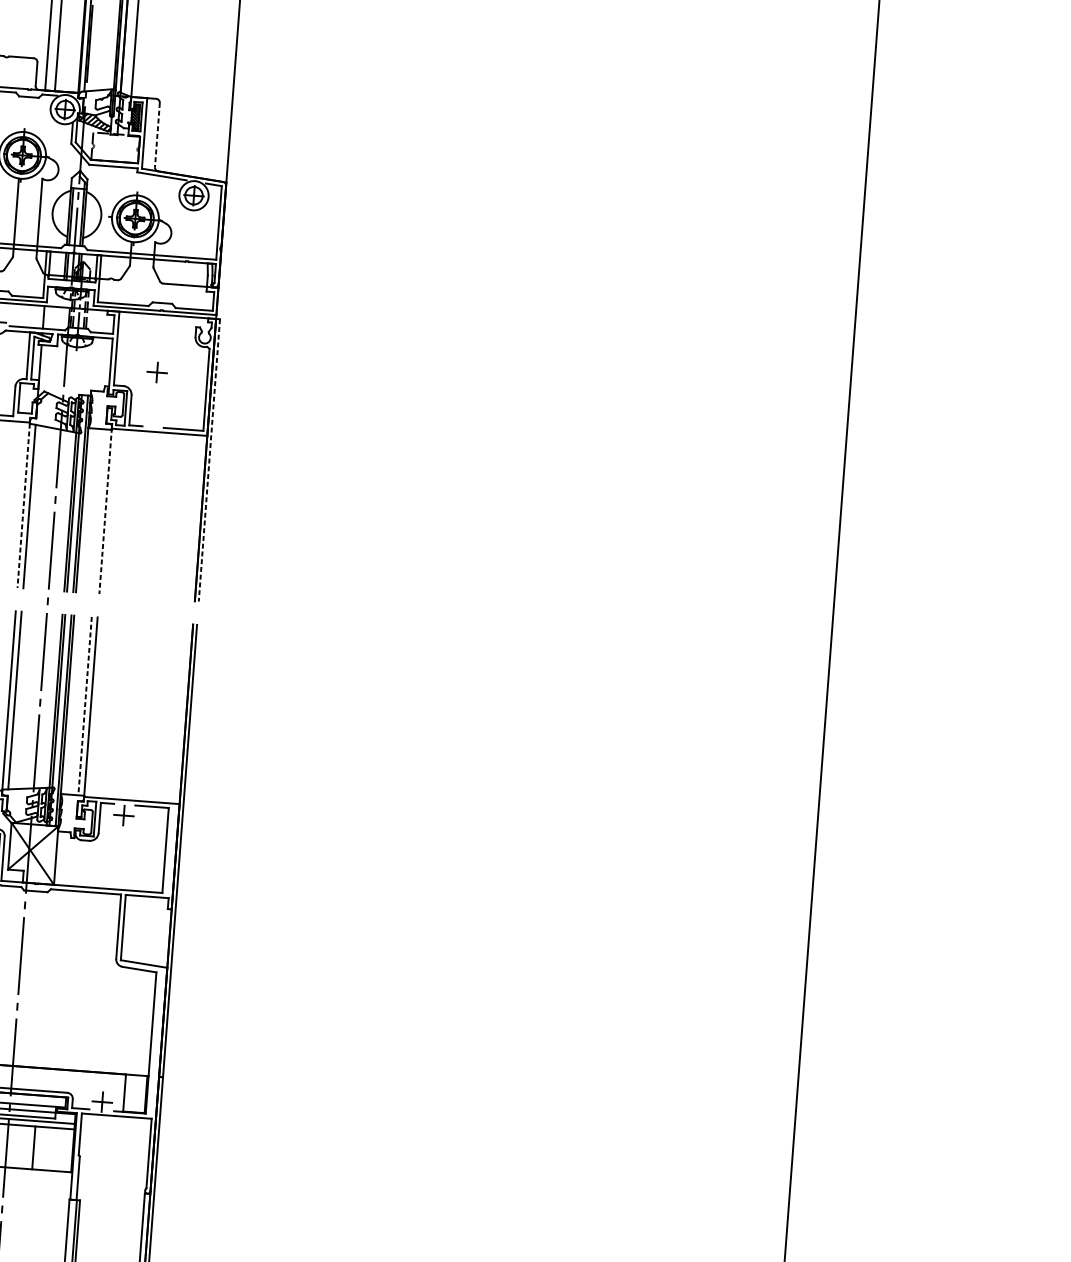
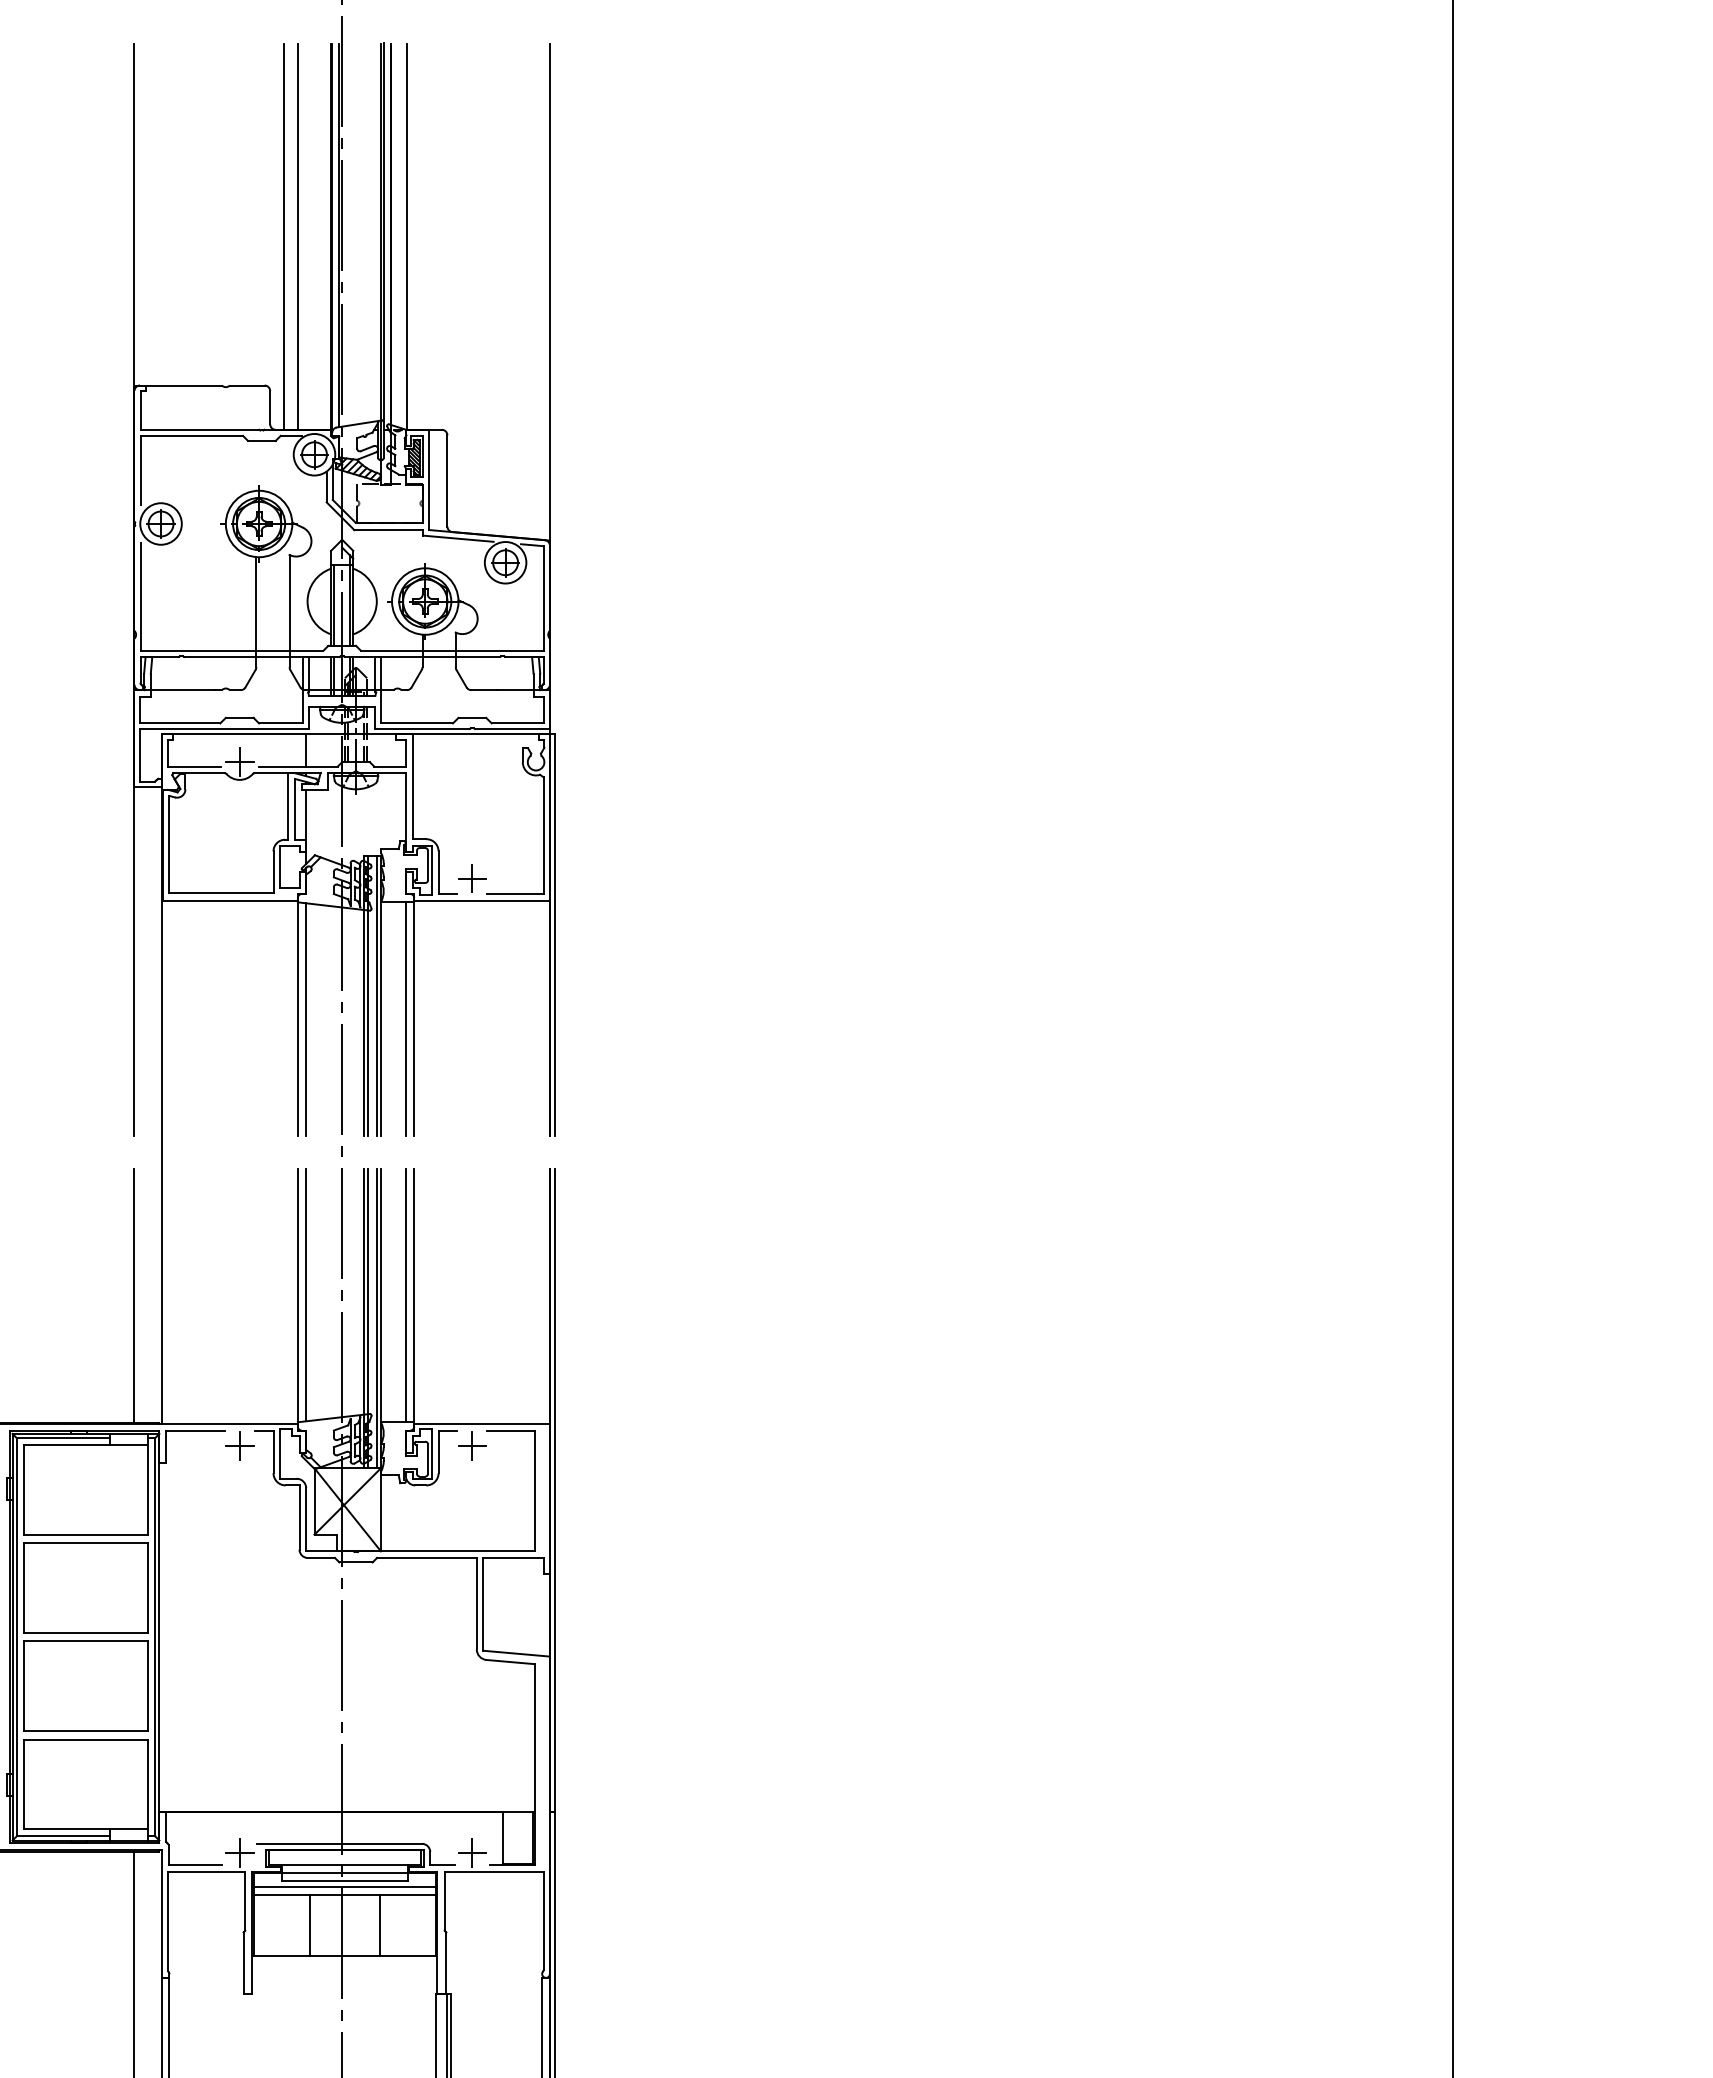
line: (157, 134) -> (447, 480), dashed -> solid
part: (157, 372) -> (472, 878), moved
line: (209, 460) -> (555, 935), dashed -> solid
line: (23, 505) -> (297, 1018), dashed -> solid
line: (99, 511) -> (405, 1018), added
line: (105, 511) -> (414, 1018), dashed -> solid
line: (84, 706) -> (405, 1295), dashed -> solid

